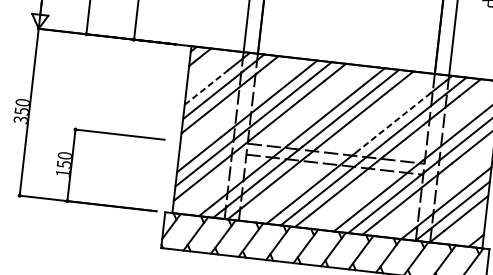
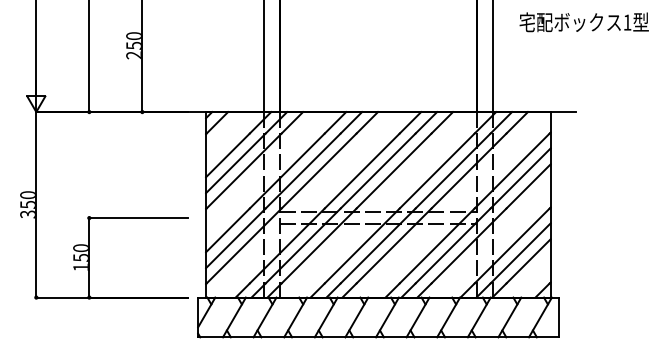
line: (206, 87) -> (227, 155), dashed -> solid
line: (393, 123) -> (437, 171), dashed -> solid

